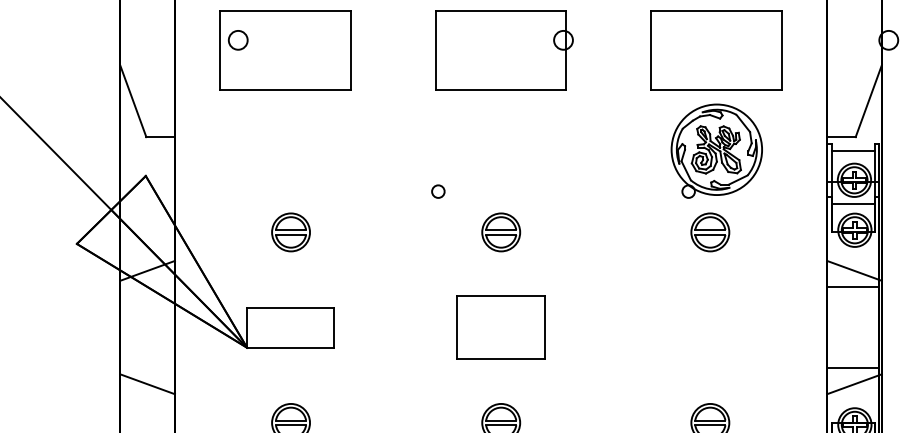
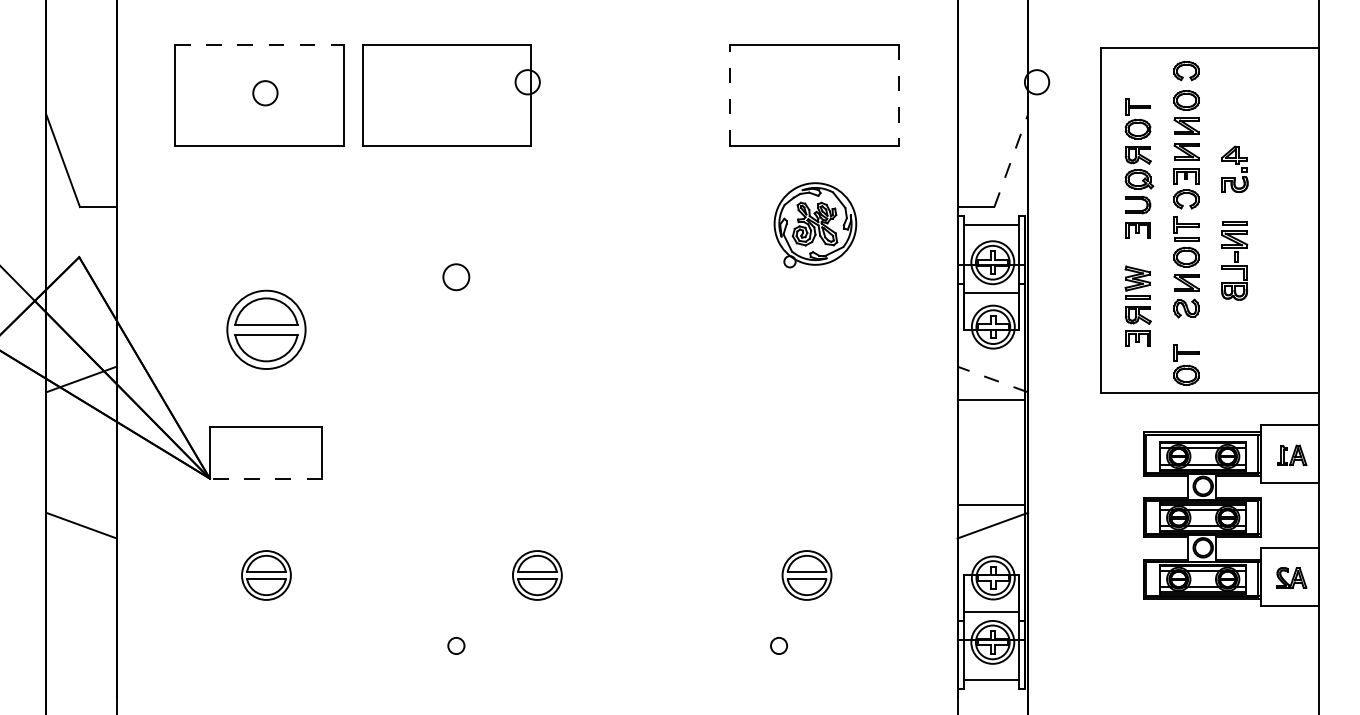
line: (285, 11) -> (259, 44), solid -> dashed
circle: (238, 40) -> (265, 93), moved
part: (504, 50) -> (451, 95), moved
line: (650, 50) -> (730, 95), solid -> dashed
line: (782, 50) -> (899, 95), solid -> dashed
line: (868, 101) -> (1011, 160), solid -> dashed
part: (716, 151) -> (815, 225), size x0.7
circle: (438, 191) -> (456, 277), size x1.6
part: (291, 232) -> (266, 329), size x1.6
part: (501, 232) -> (537, 329), removed
part: (709, 232) -> (806, 329), removed
line: (854, 270) -> (992, 379), solid -> dashed
part: (500, 327) -> (536, 452), removed
line: (290, 347) -> (265, 478), solid -> dashed

